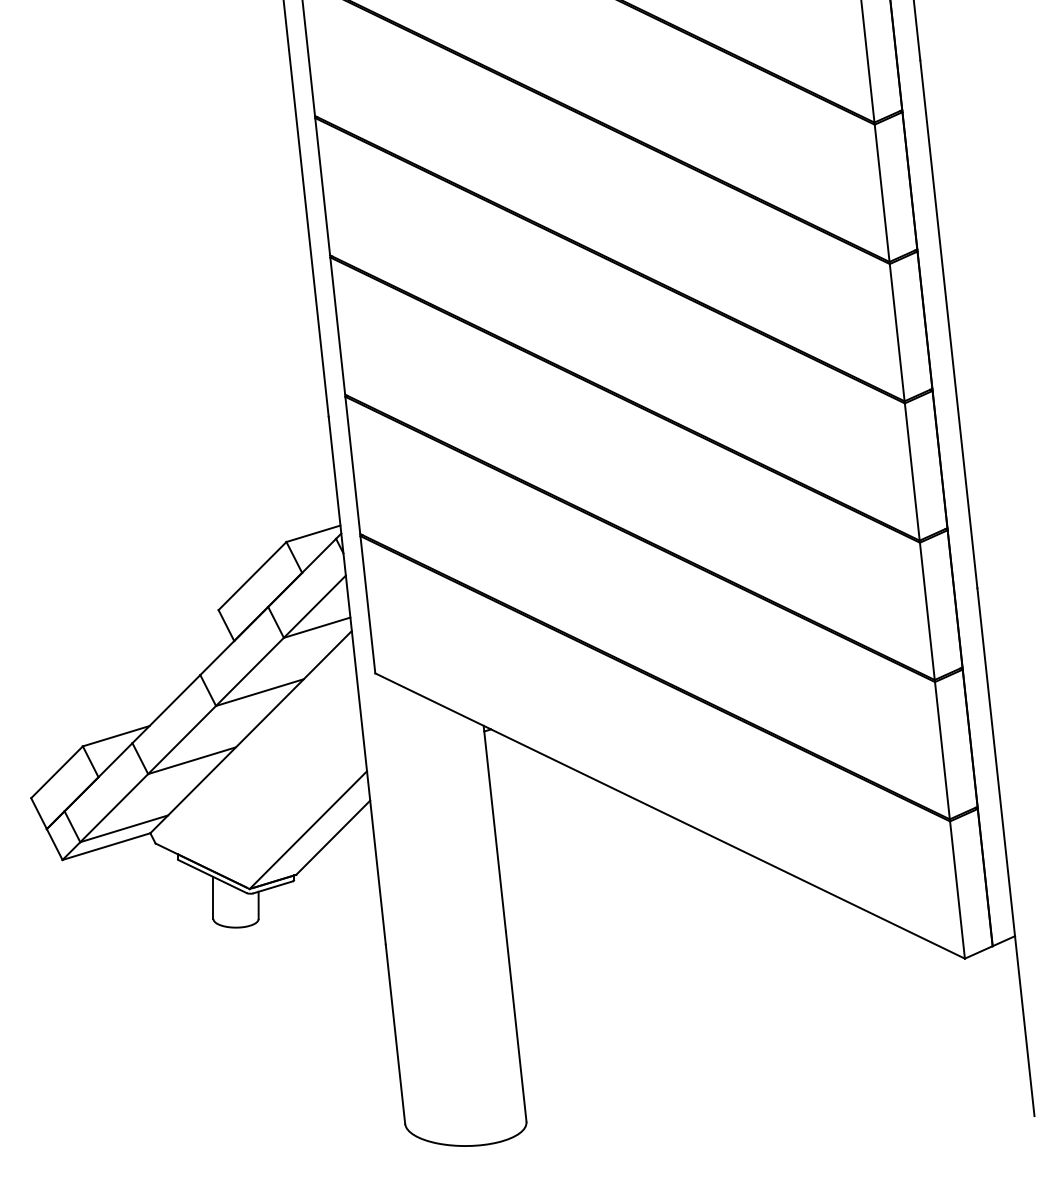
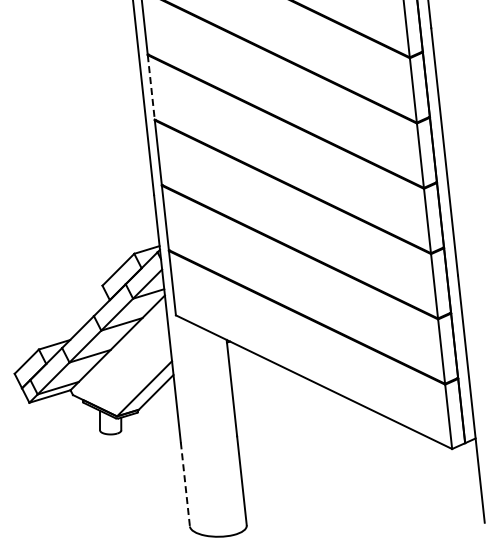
line: (323, 187) -> (151, 87), solid -> dashed
line: (395, 1034) -> (185, 484), solid -> dashed

